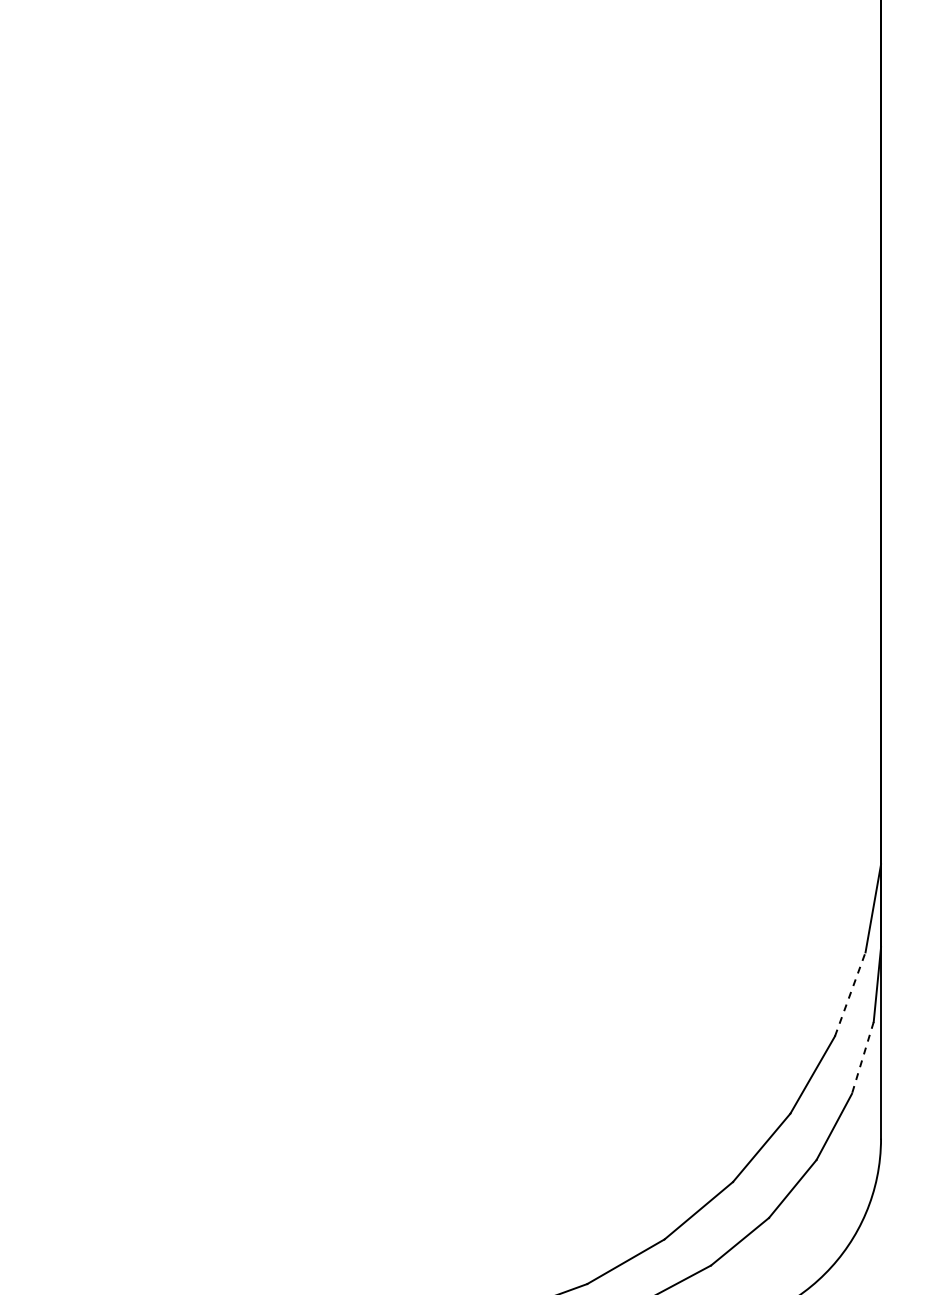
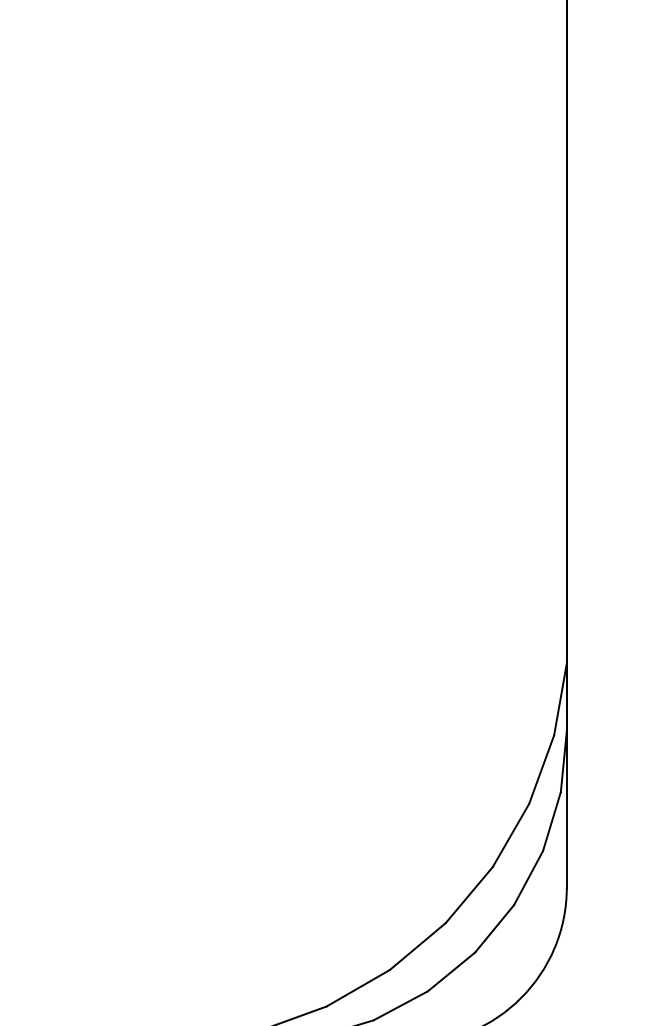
line: (850, 994) -> (541, 769), dashed -> solid
line: (862, 1057) -> (551, 821), dashed -> solid

